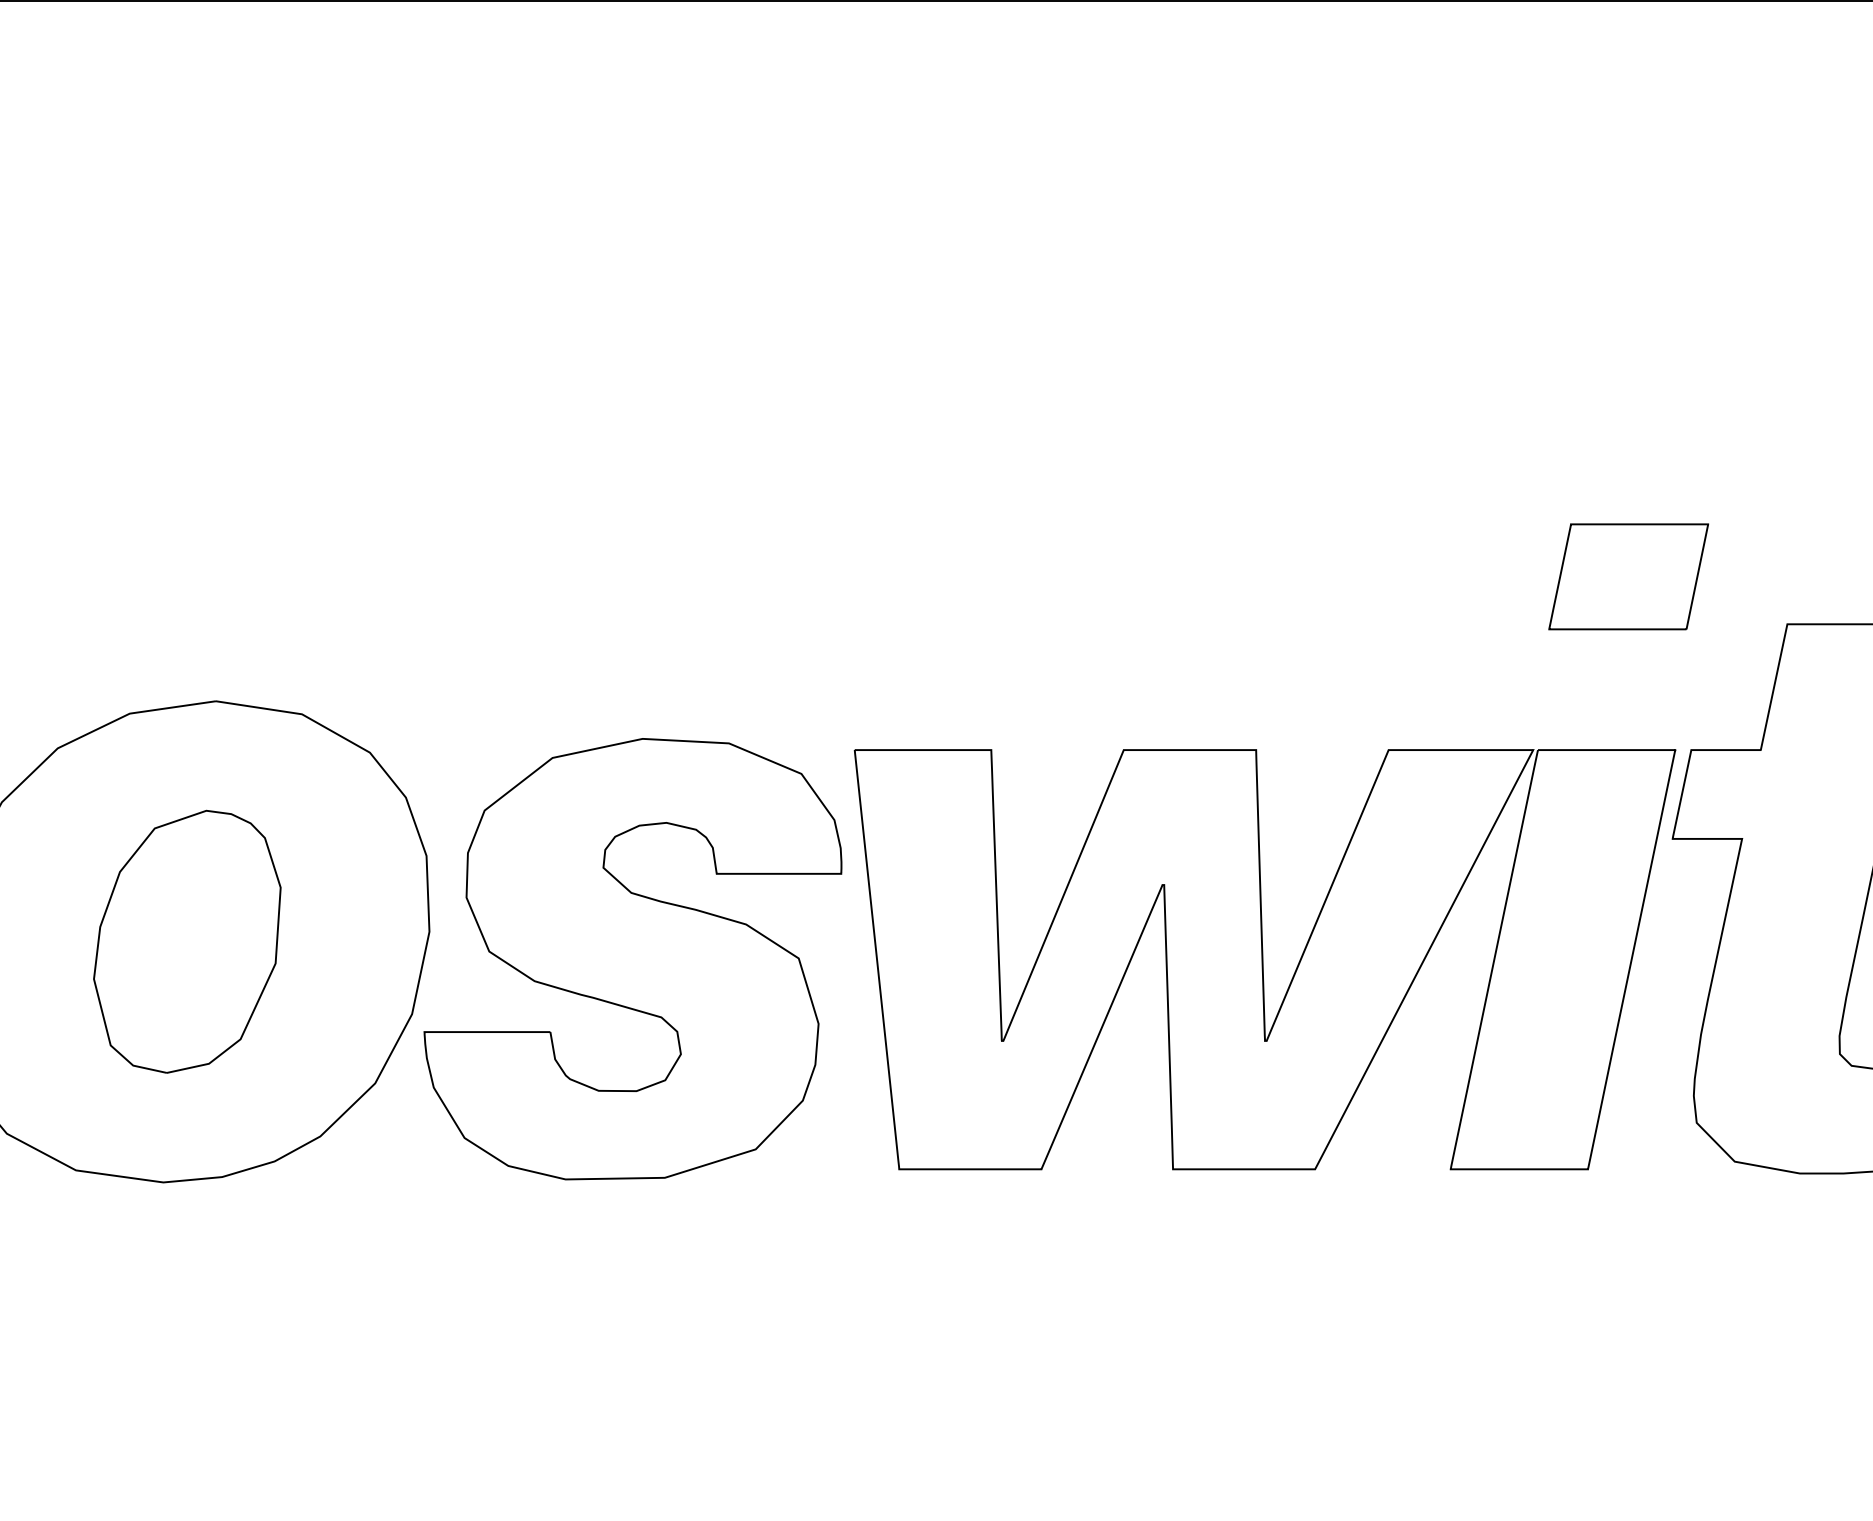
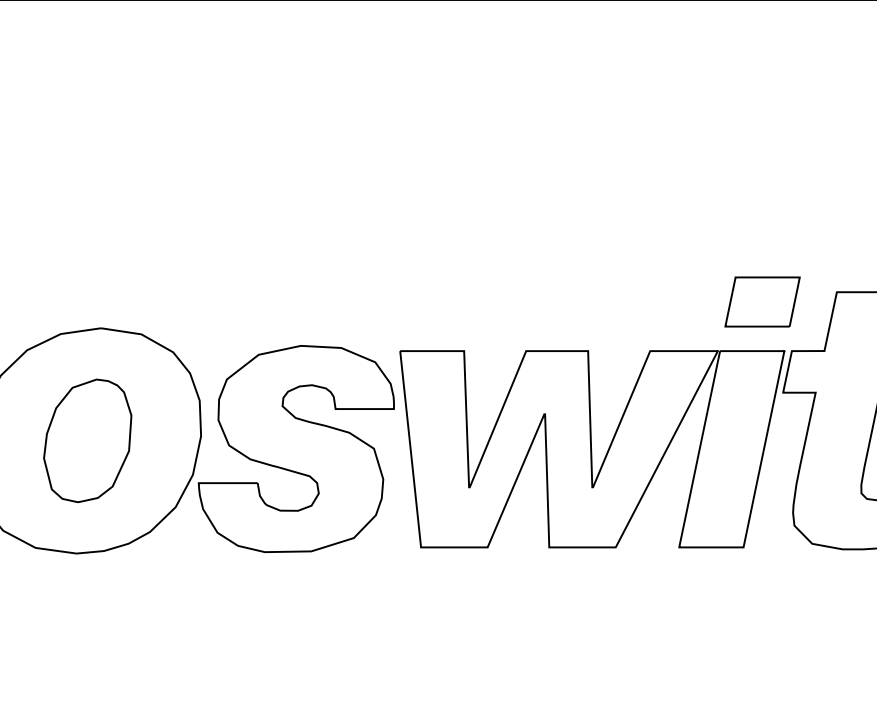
part: (1628, 575) -> (762, 301), moved

